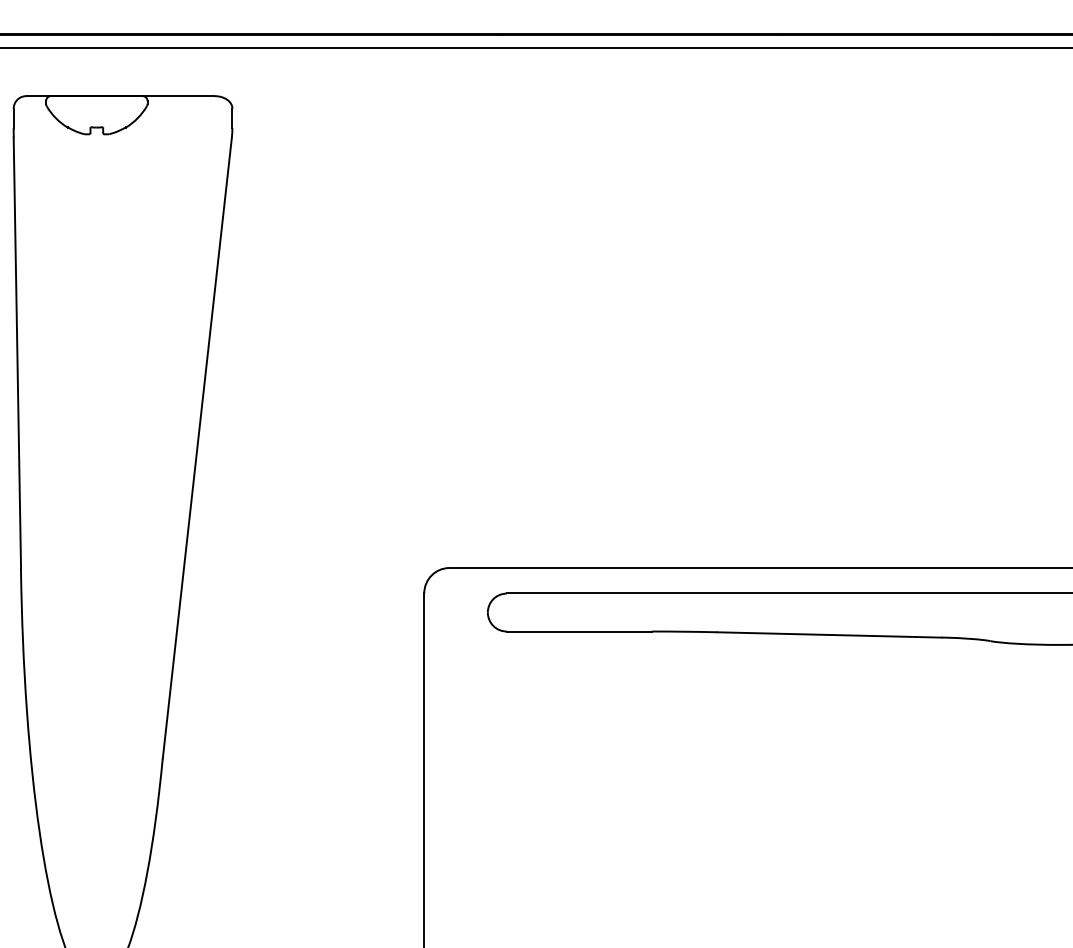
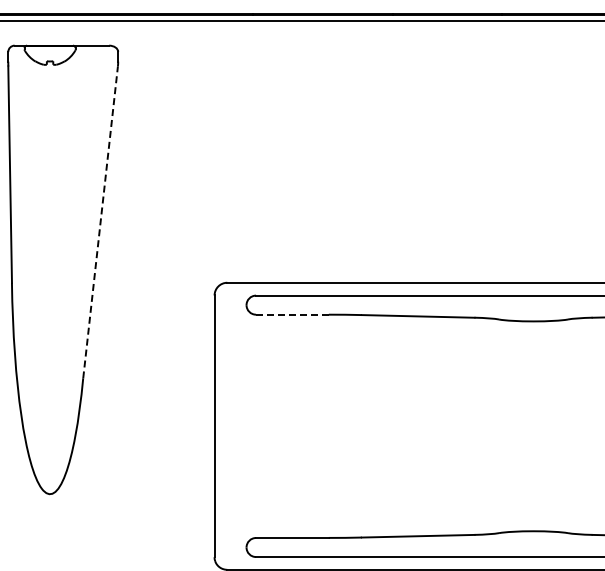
line: (197, 448) -> (100, 222), solid -> dashed
line: (577, 631) -> (291, 314), solid -> dashed

